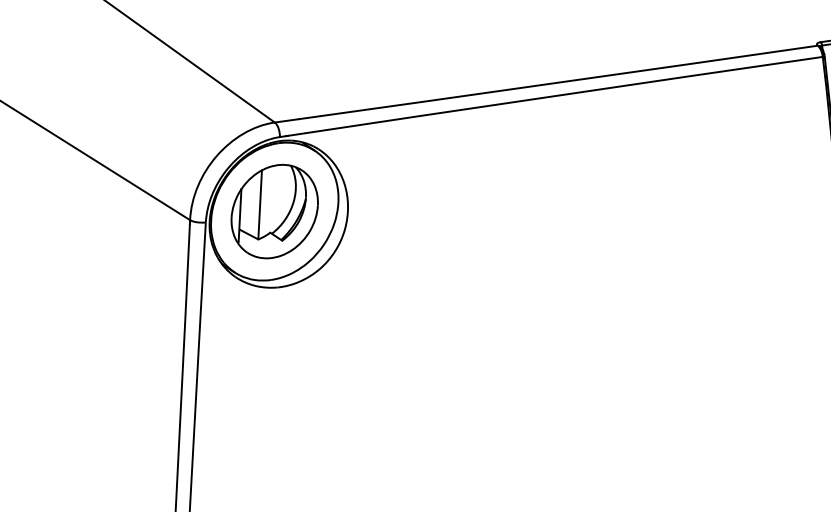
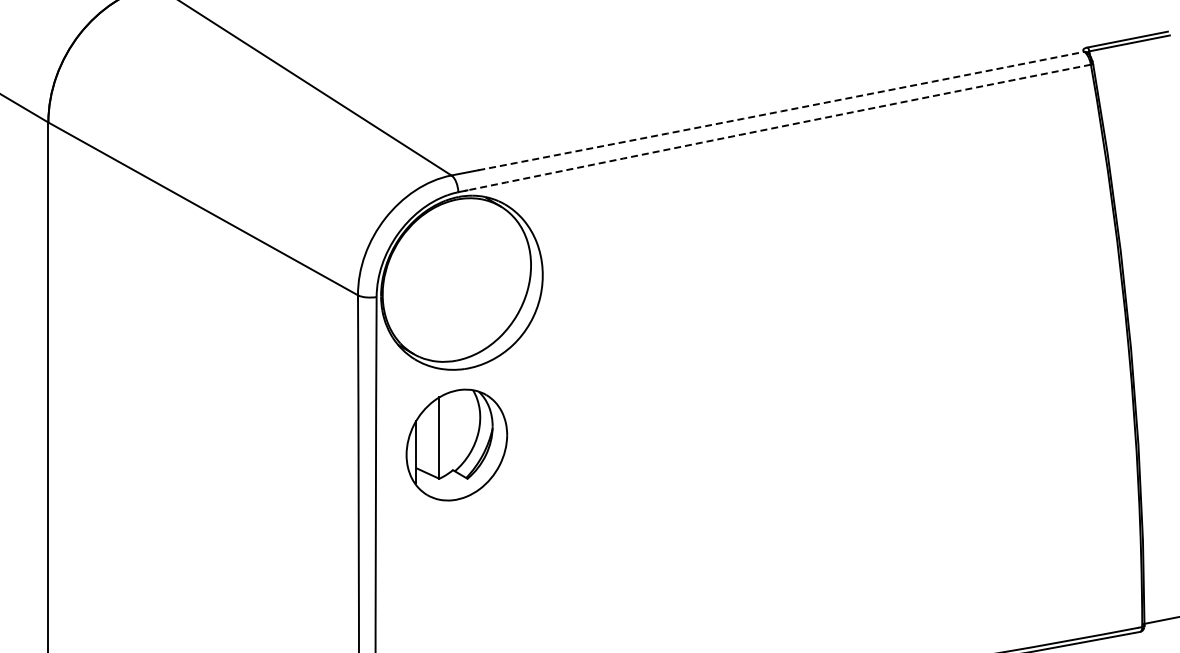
arc: (557, 82) -> (781, 111), solid -> dashed
arc: (555, 96) -> (779, 127), solid -> dashed
part: (274, 211) -> (456, 444), moved

